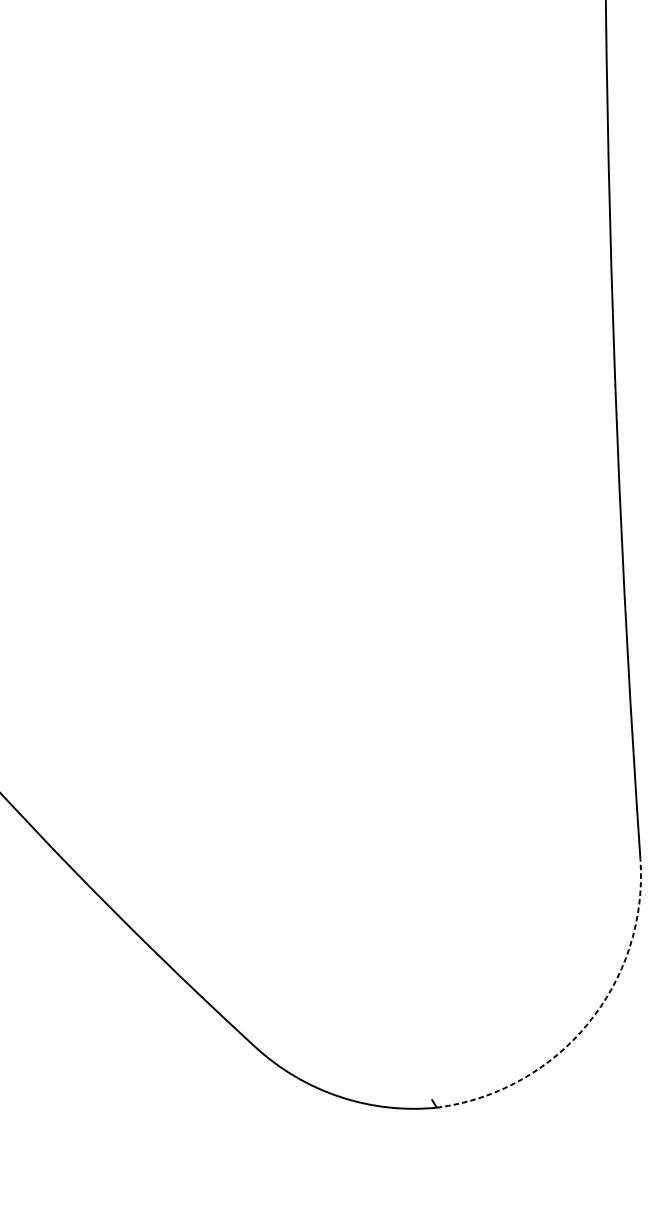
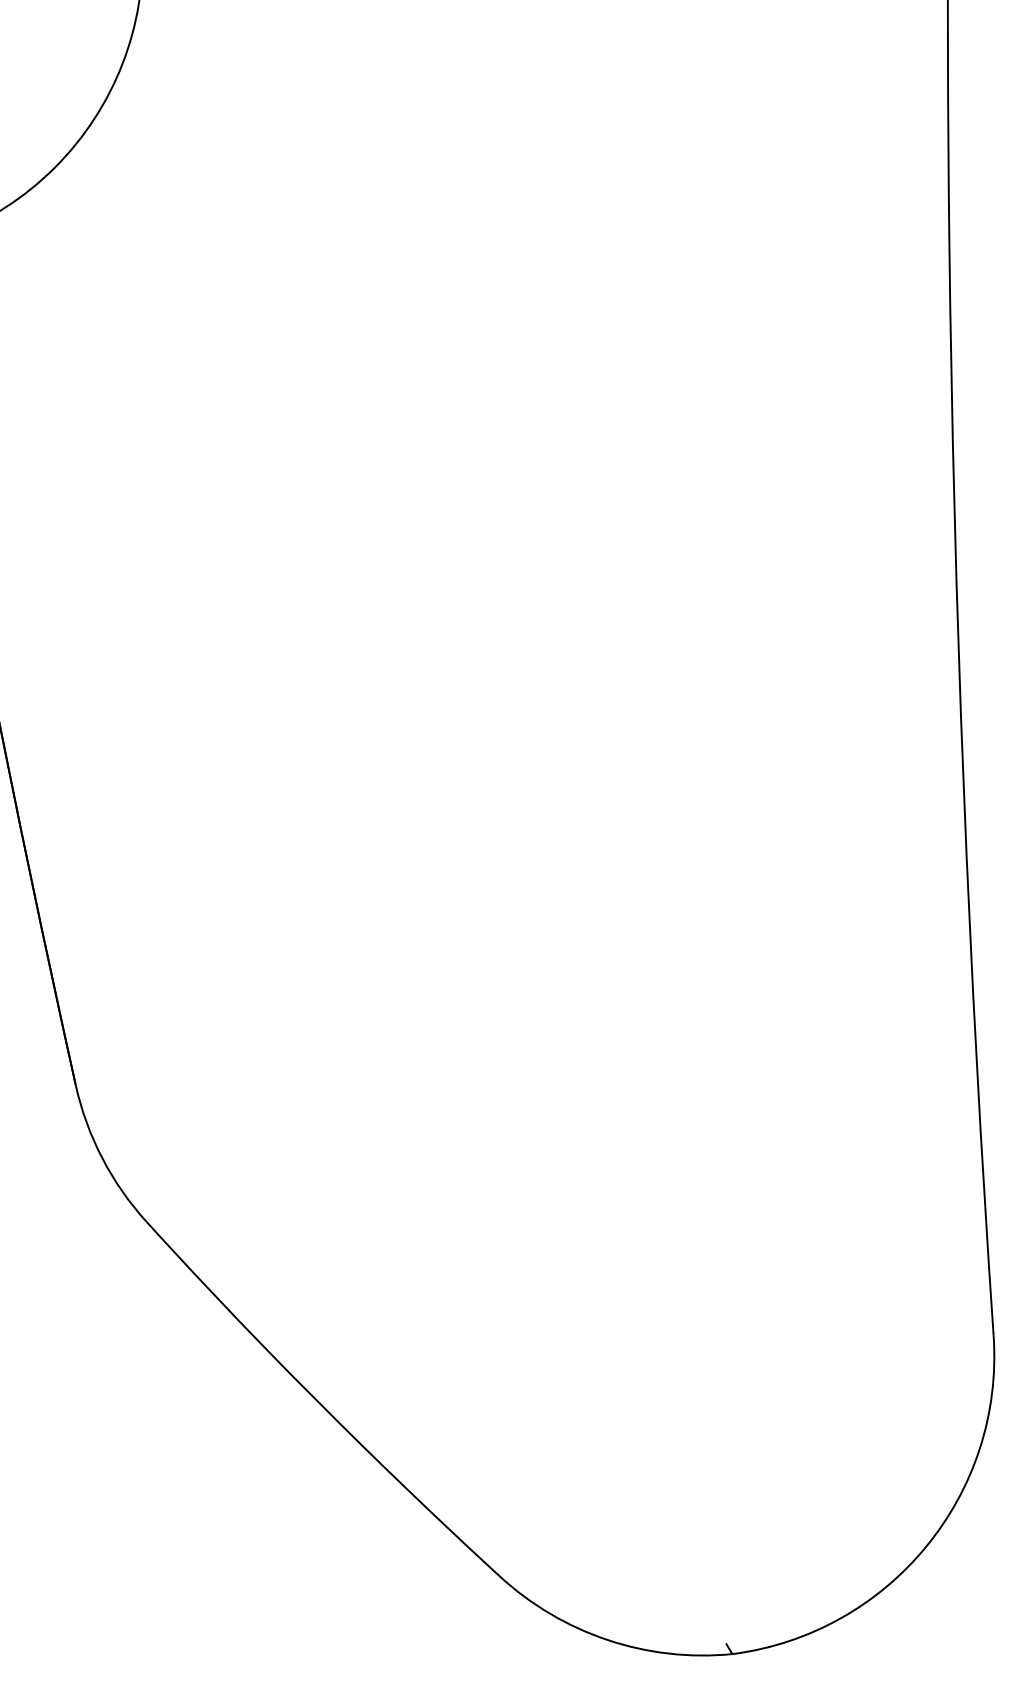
arc: (588, 1023) -> (926, 1546), dashed -> solid

